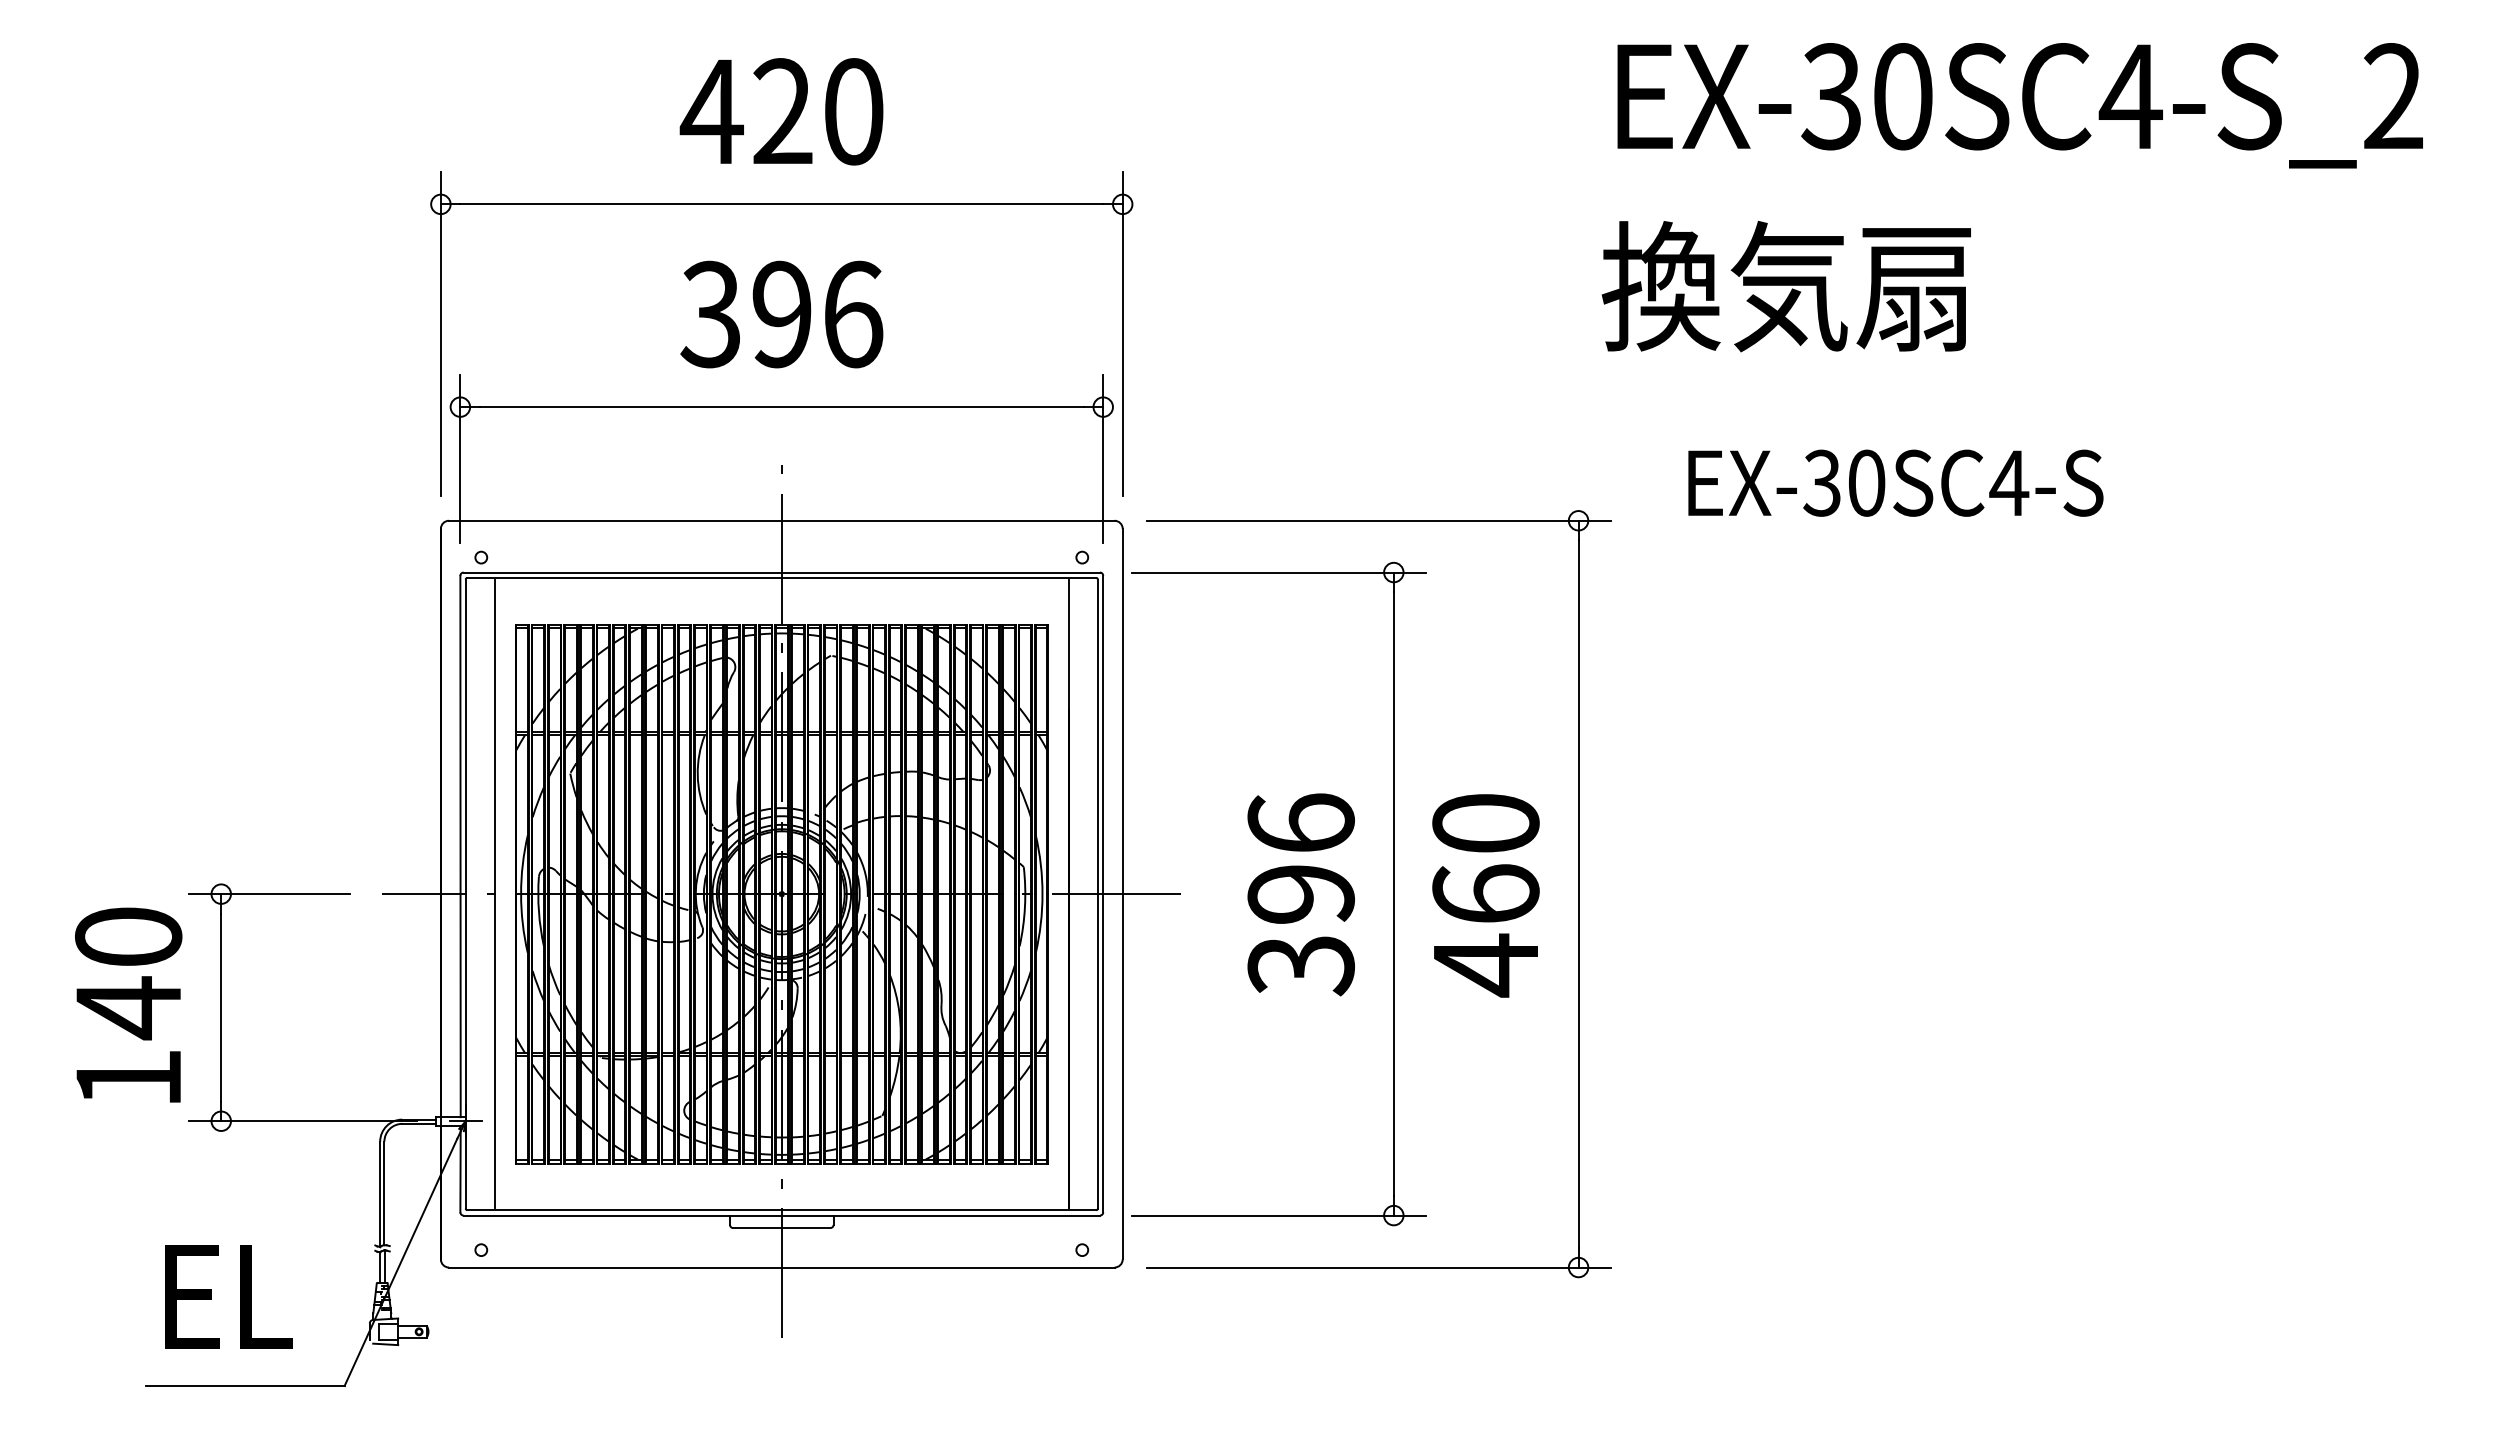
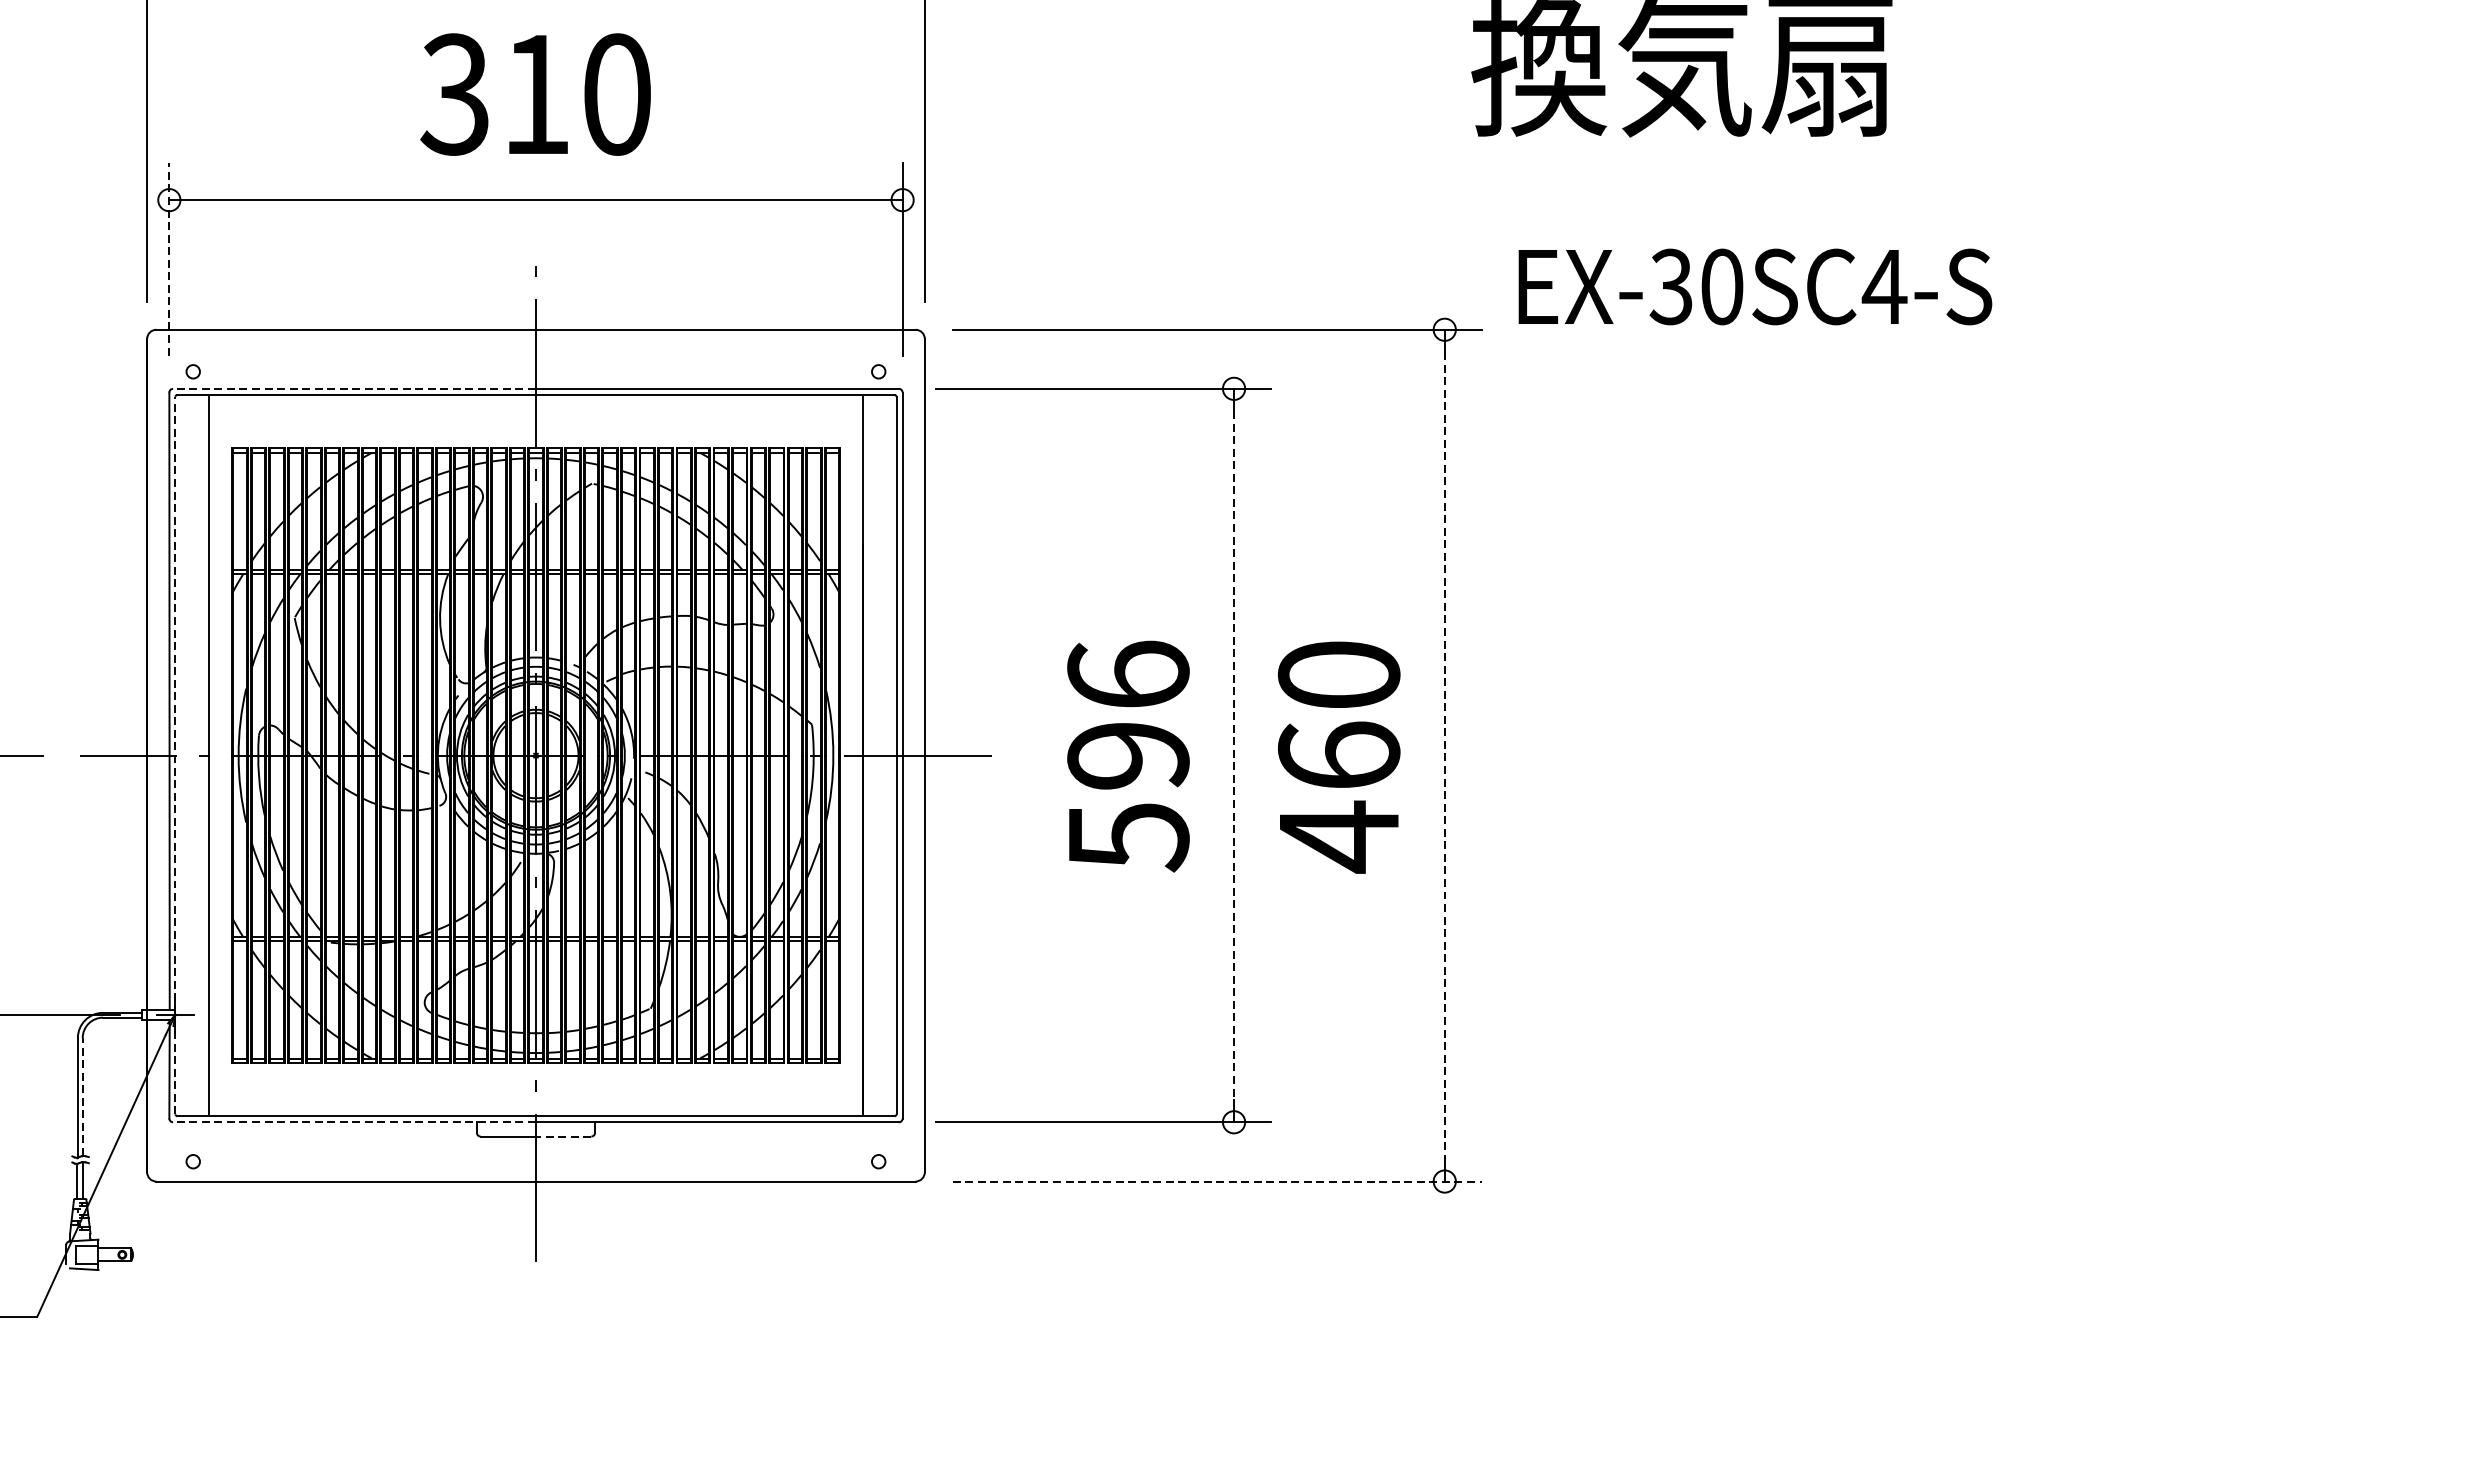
text: (817, 314) -> (576, 94), 396 -> 310
line: (460, 458) -> (169, 258), solid -> dashed
text: (1895, 482) -> (1754, 286), moved
line: (622, 572) -> (354, 388), solid -> dashed
line: (465, 894) -> (175, 756), solid -> dashed
line: (1393, 894) -> (1233, 756), solid -> dashed
line: (1578, 894) -> (1444, 756), solid -> dashed
text: (1300, 966) -> (1127, 838), 396 -> 596
line: (384, 1193) -> (82, 1097), solid -> dashed
line: (622, 1215) -> (354, 1122), solid -> dashed
line: (805, 1228) -> (563, 1137), solid -> dashed
line: (1379, 1267) -> (1217, 1181), solid -> dashed

